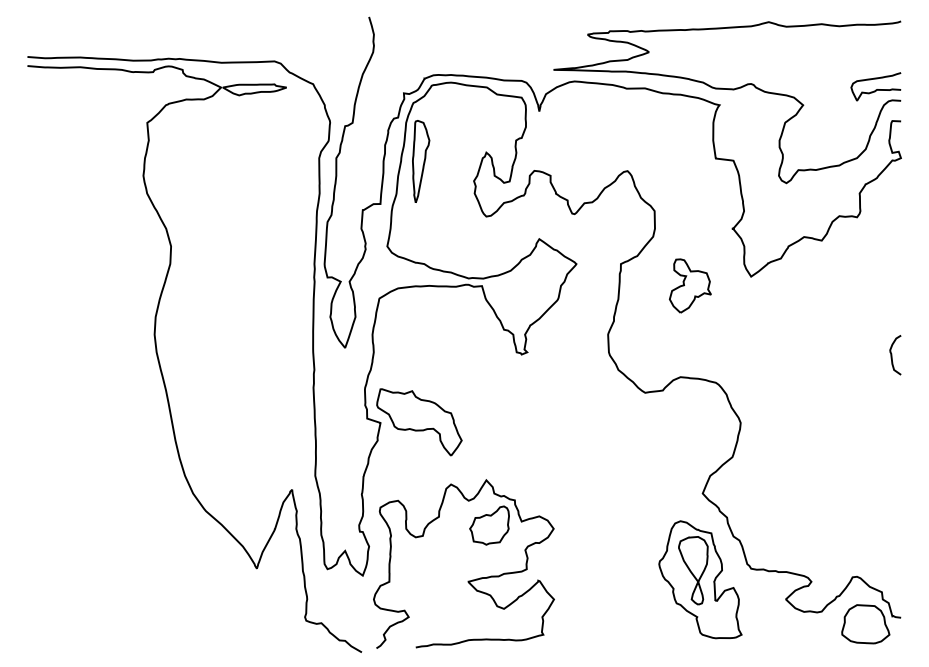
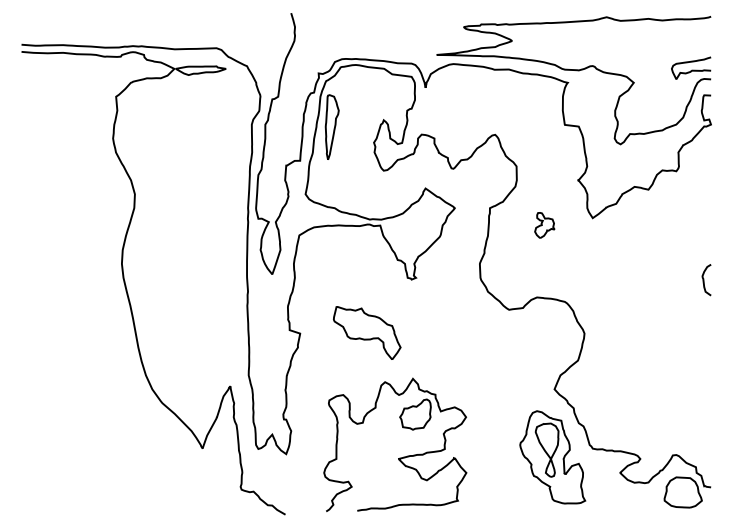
part: (690, 285) -> (544, 225), size x0.6
part: (419, 422) -> (367, 333), moved
part: (468, 580) -> (398, 457), moved

